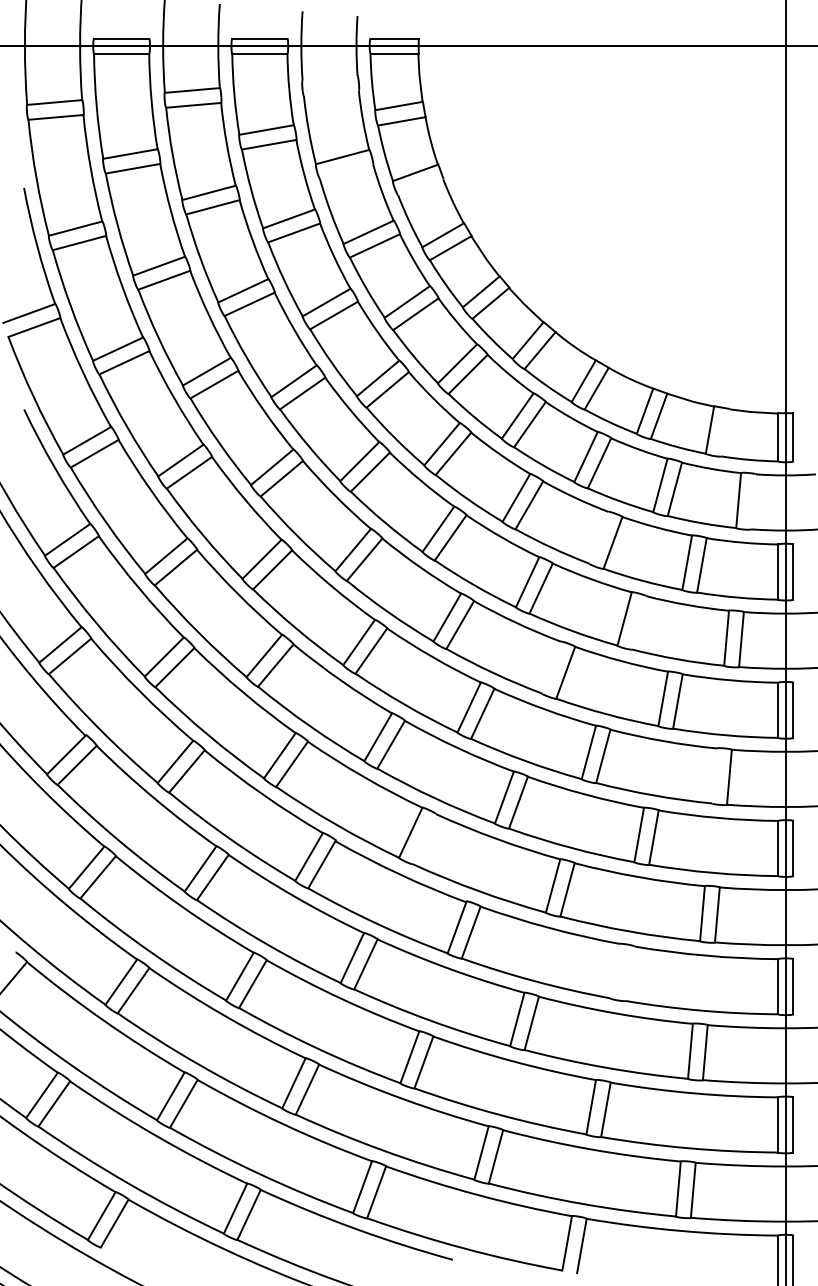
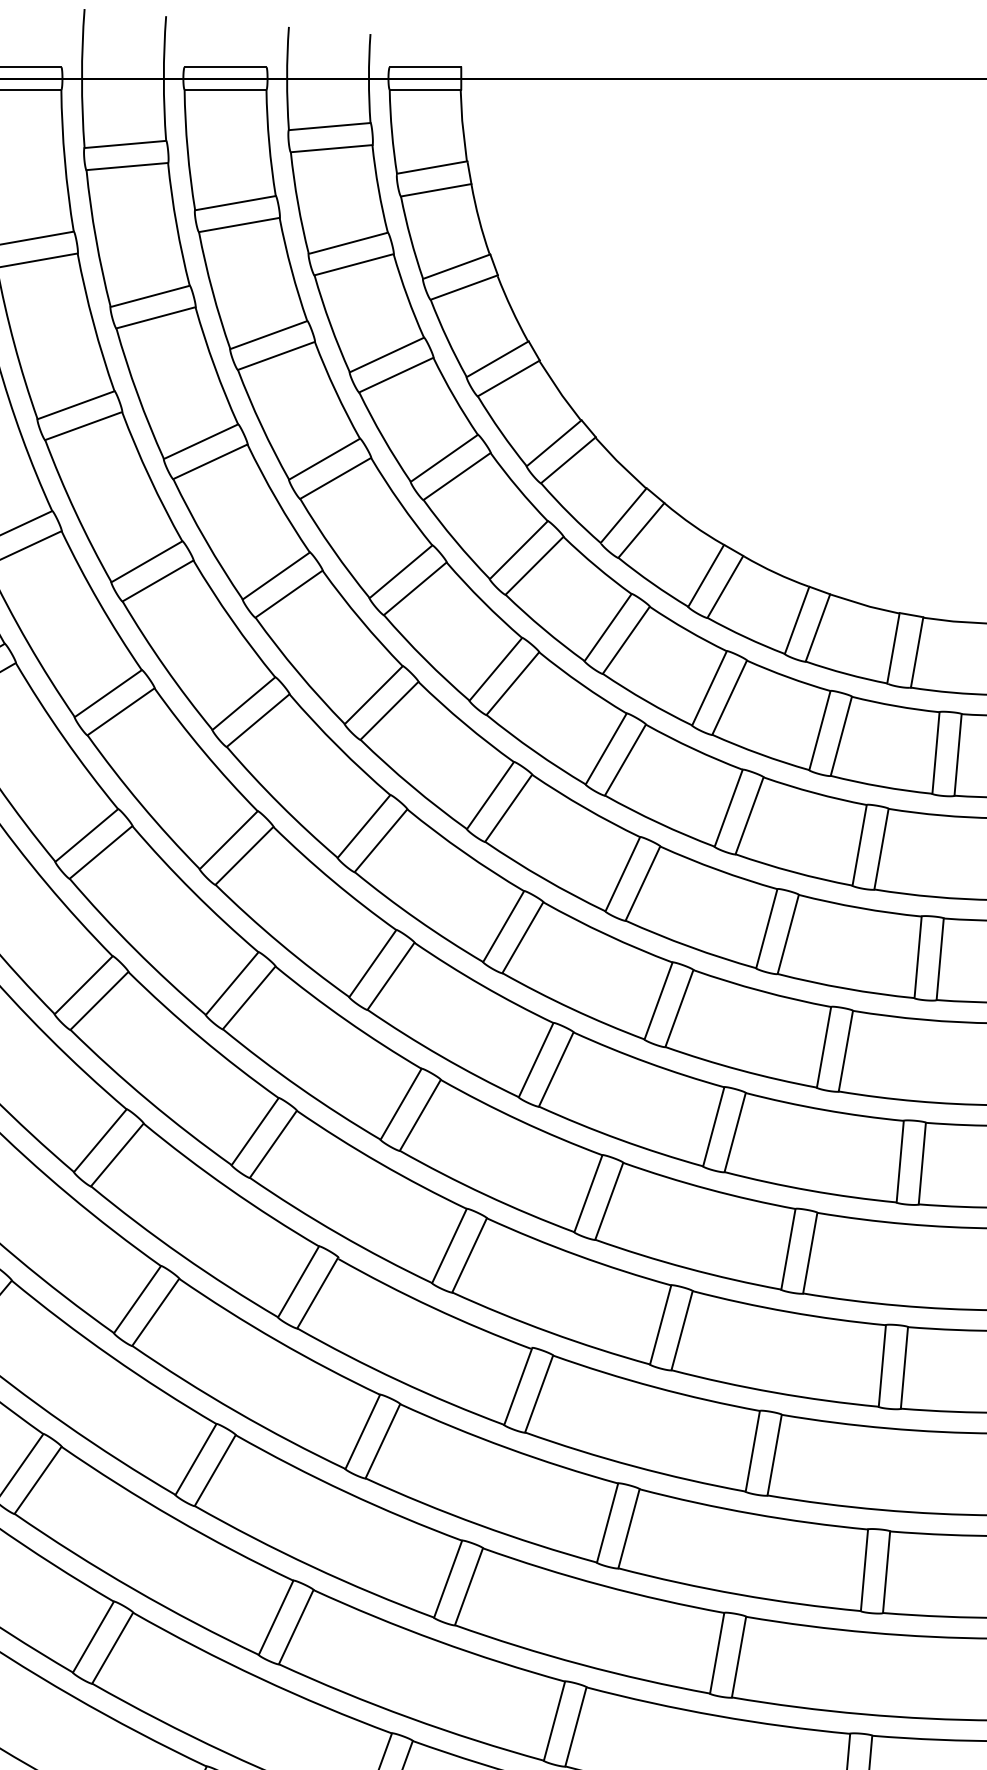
line: (329, 78) -> (328, 126), added
line: (330, 92) -> (330, 147), added
line: (346, 171) -> (354, 264), added
line: (420, 186) -> (463, 286), added
line: (725, 432) -> (916, 651), added
line: (753, 501) -> (958, 754), added
line: (598, 537) -> (728, 807), added
line: (638, 622) -> (787, 933), added
line: (551, 667) -> (658, 1000), added
line: (714, 775) -> (900, 1160), added
line: (423, 839) -> (468, 1255), added
line: (614, 970) -> (751, 1450), added
line: (629, 973) -> (774, 1454), added

